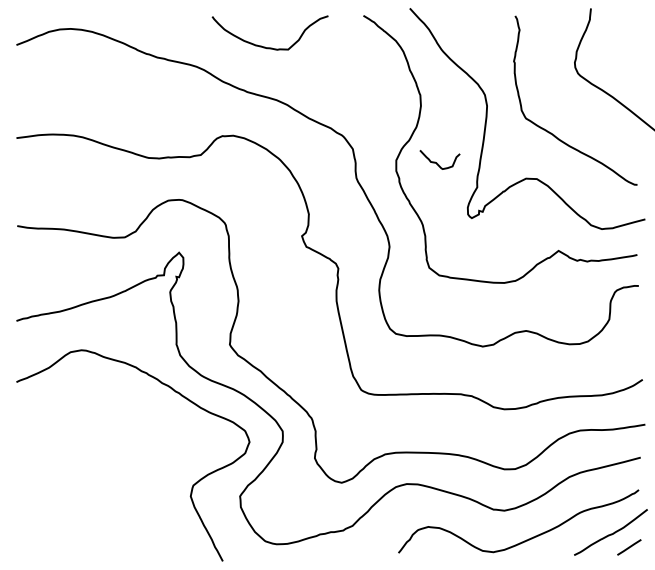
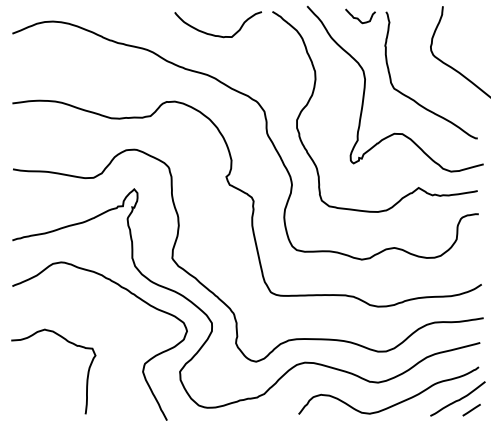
curve: (265, 46) -> (214, 34), moved
curve: (437, 162) -> (358, 18), moved
curve: (91, 457) -> (68, 342), added

